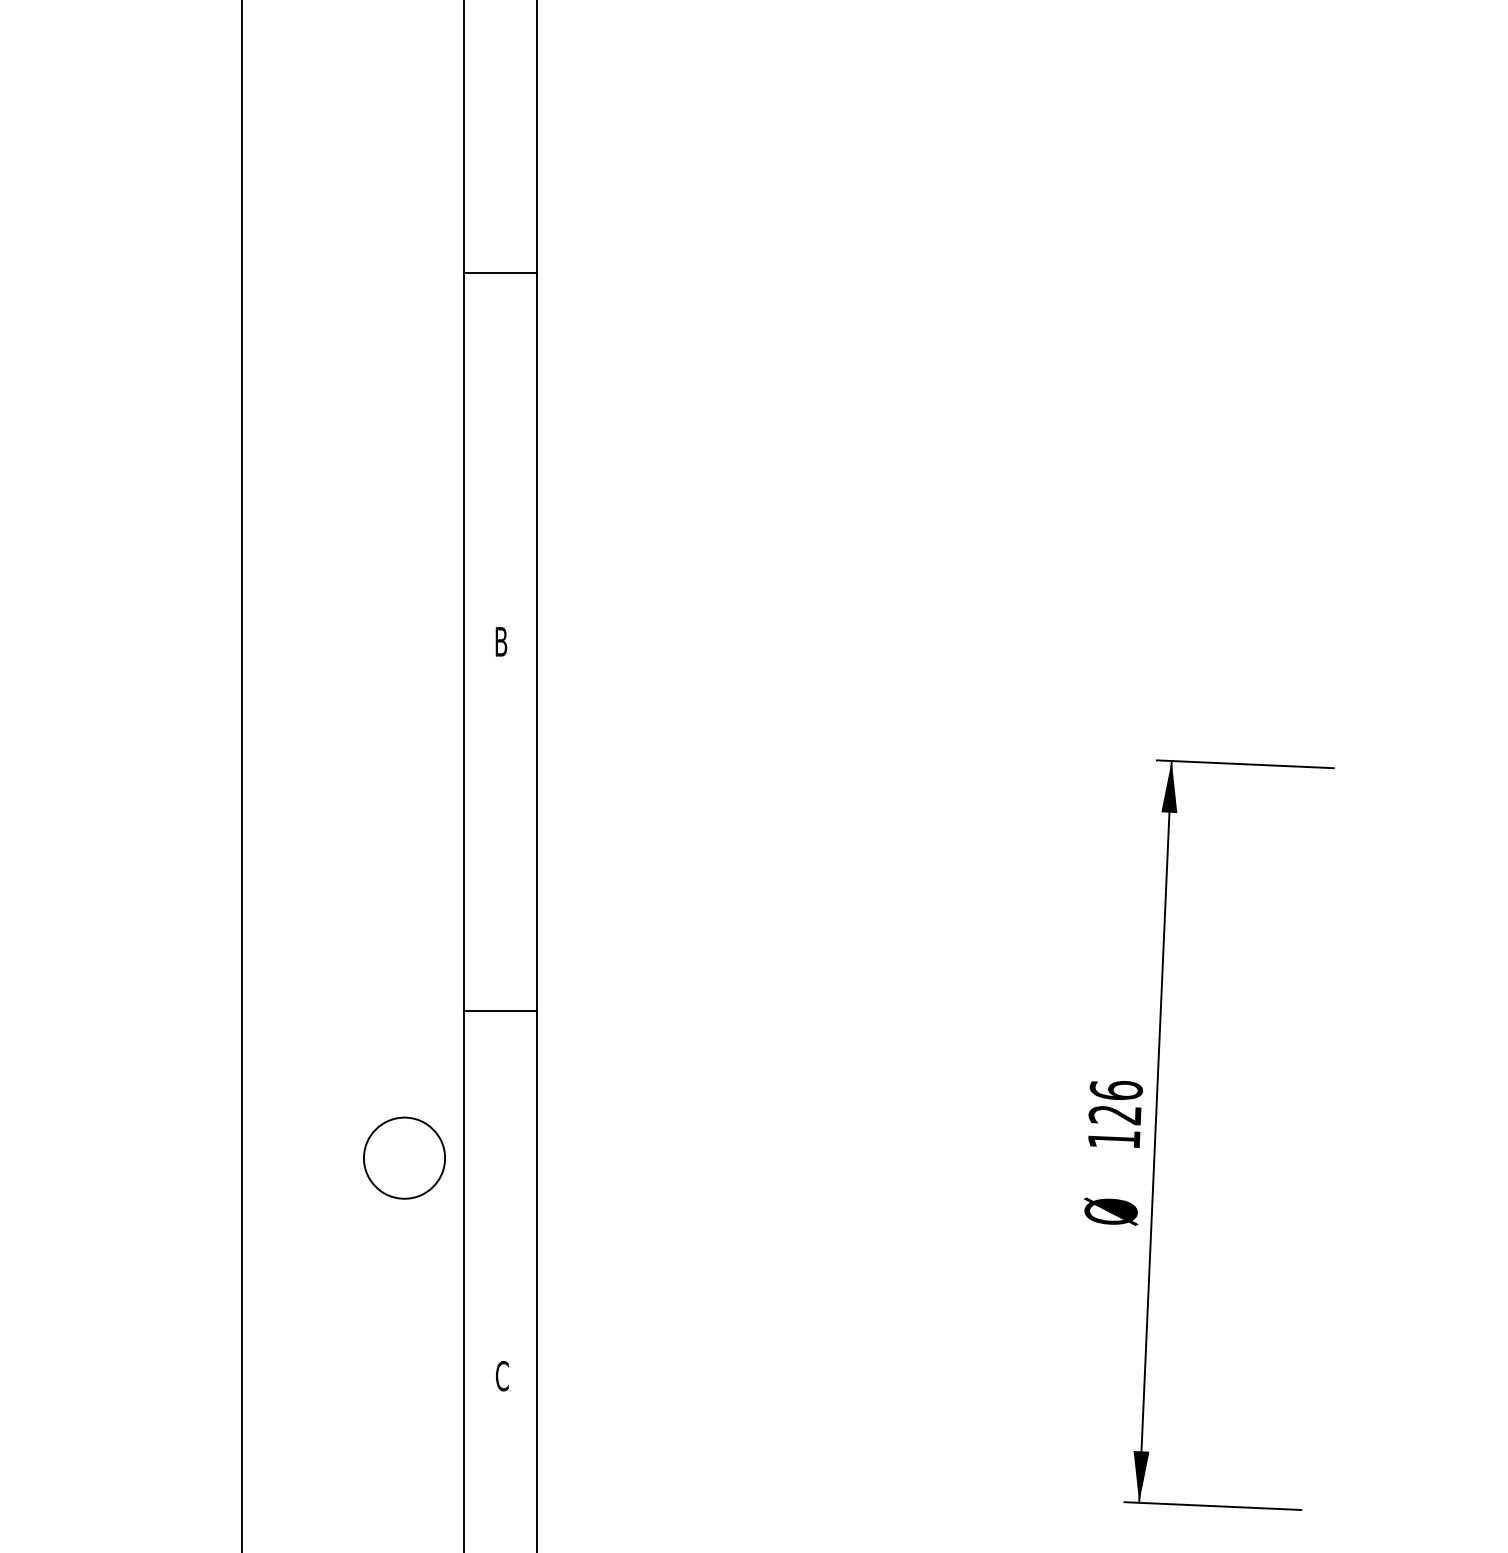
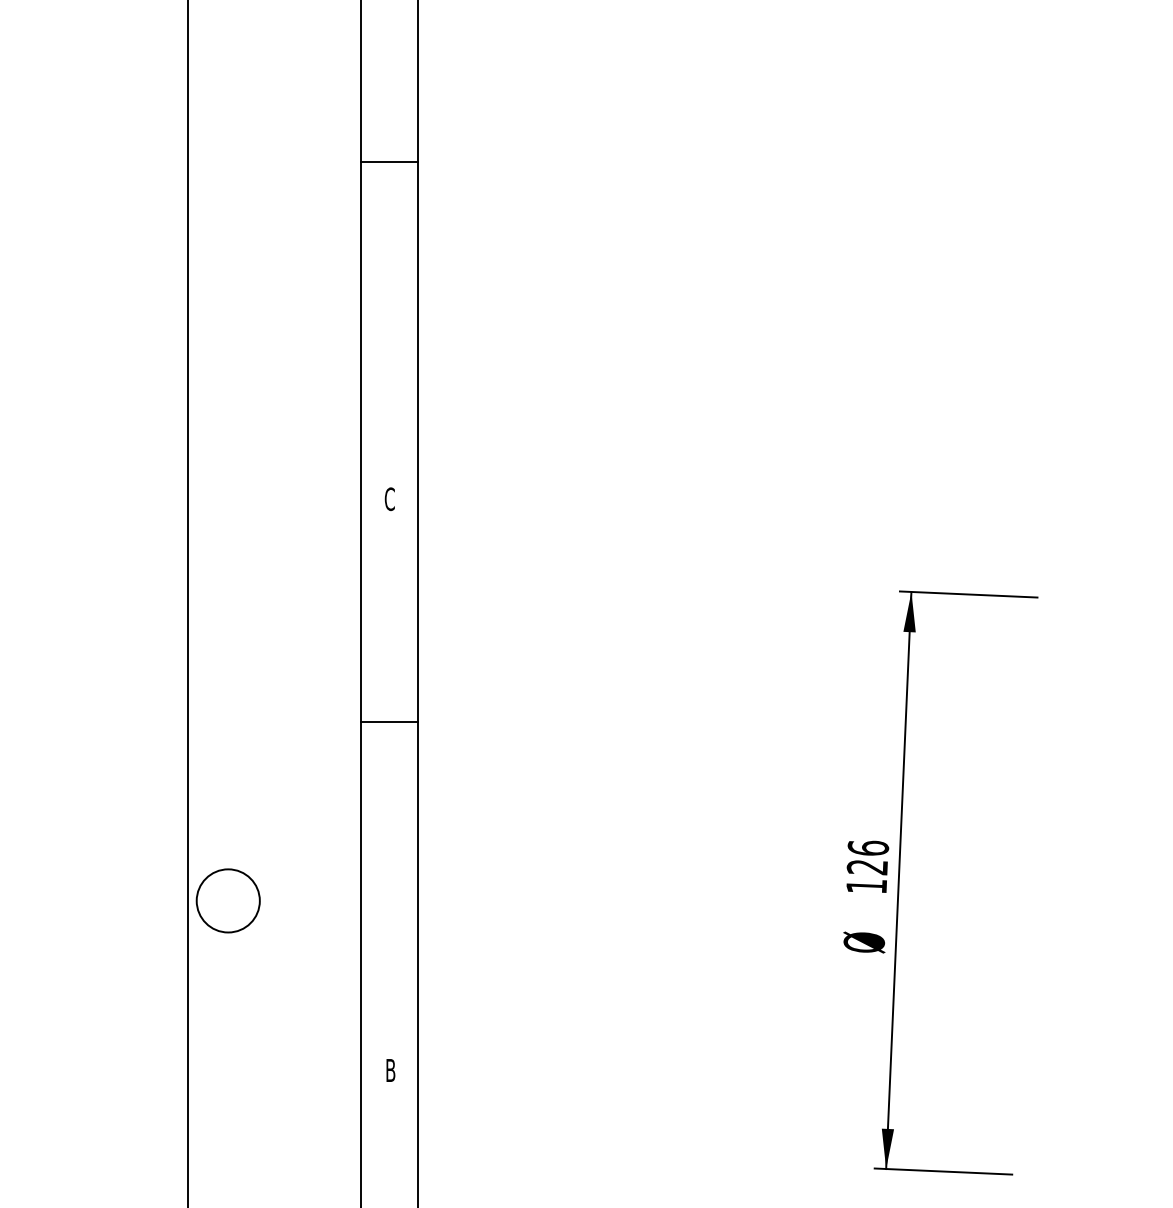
line: (500, 272) -> (389, 162), moved
text: (500, 641) -> (389, 498), B -> C
line: (500, 1010) -> (389, 721), moved
circle: (404, 1157) -> (228, 900), moved
text: (501, 1376) -> (390, 1070), C -> B

